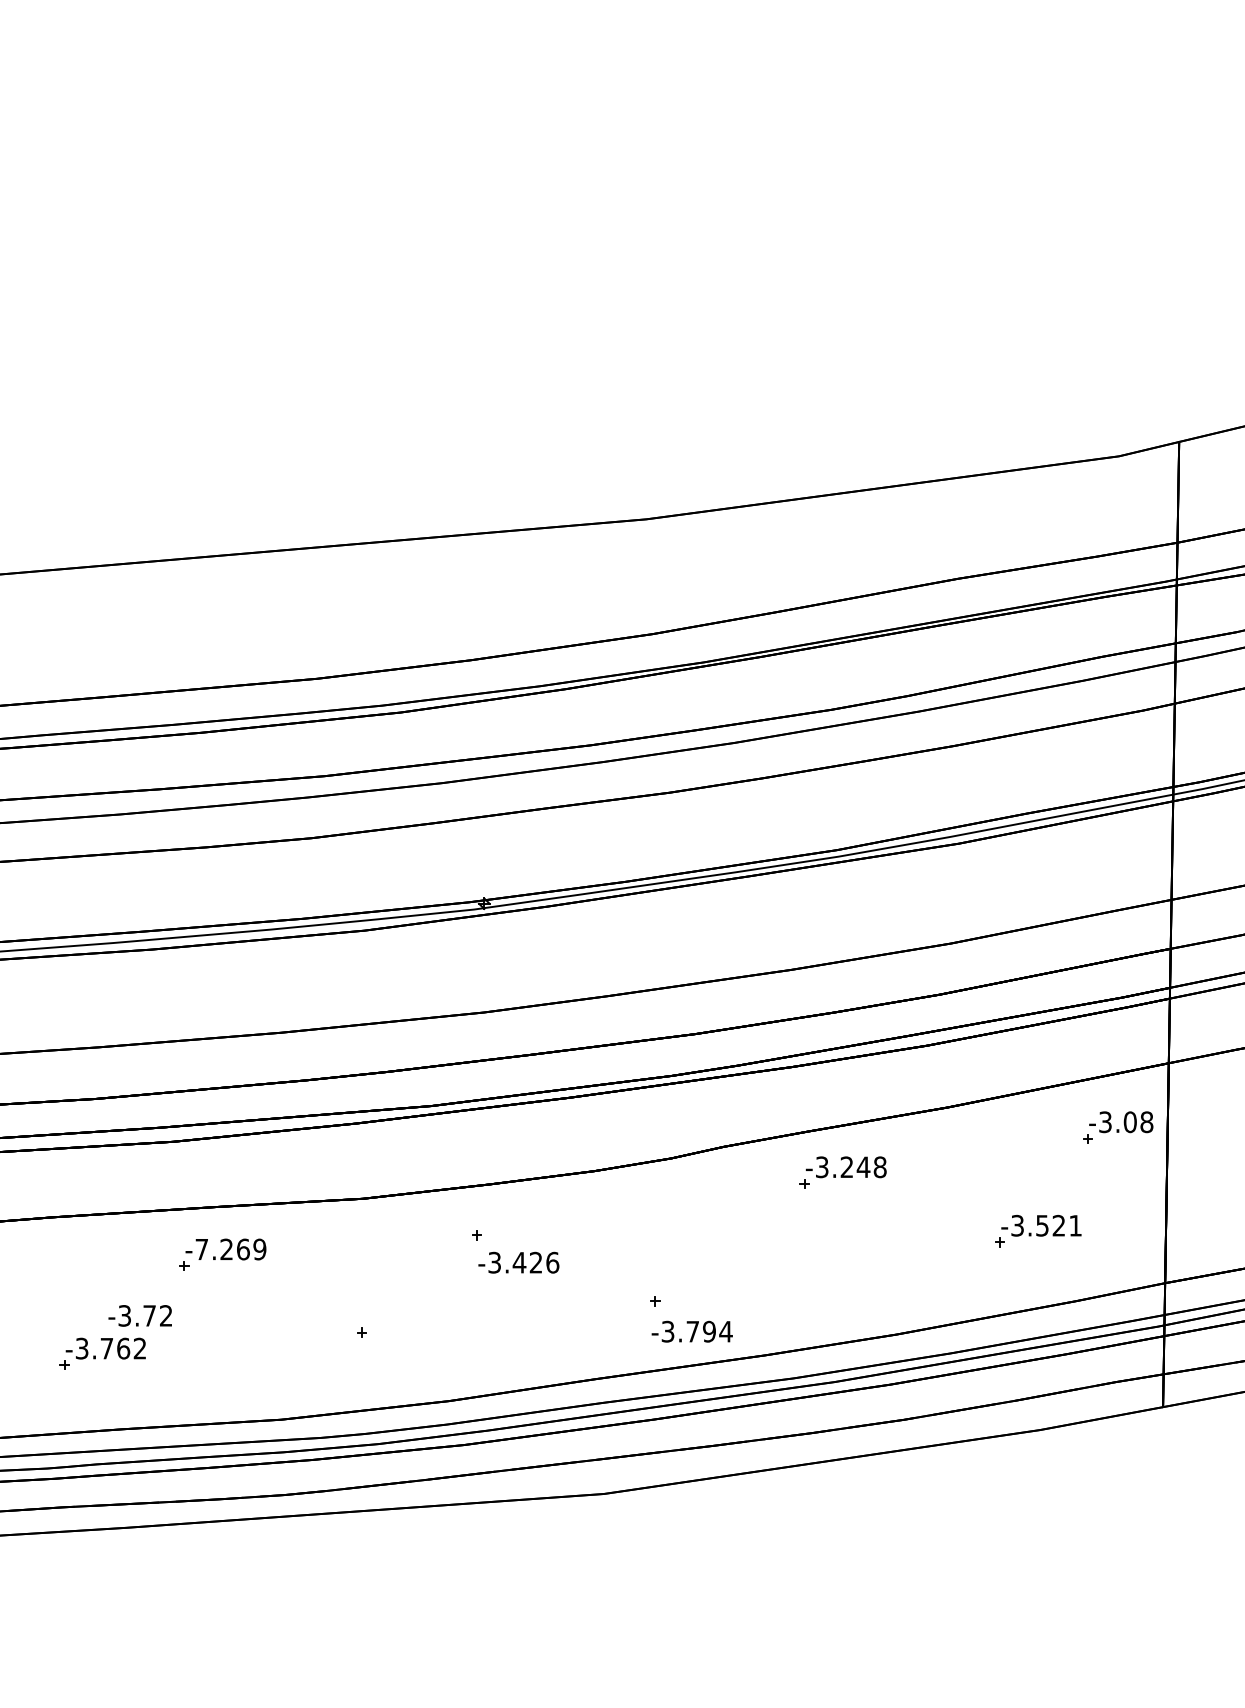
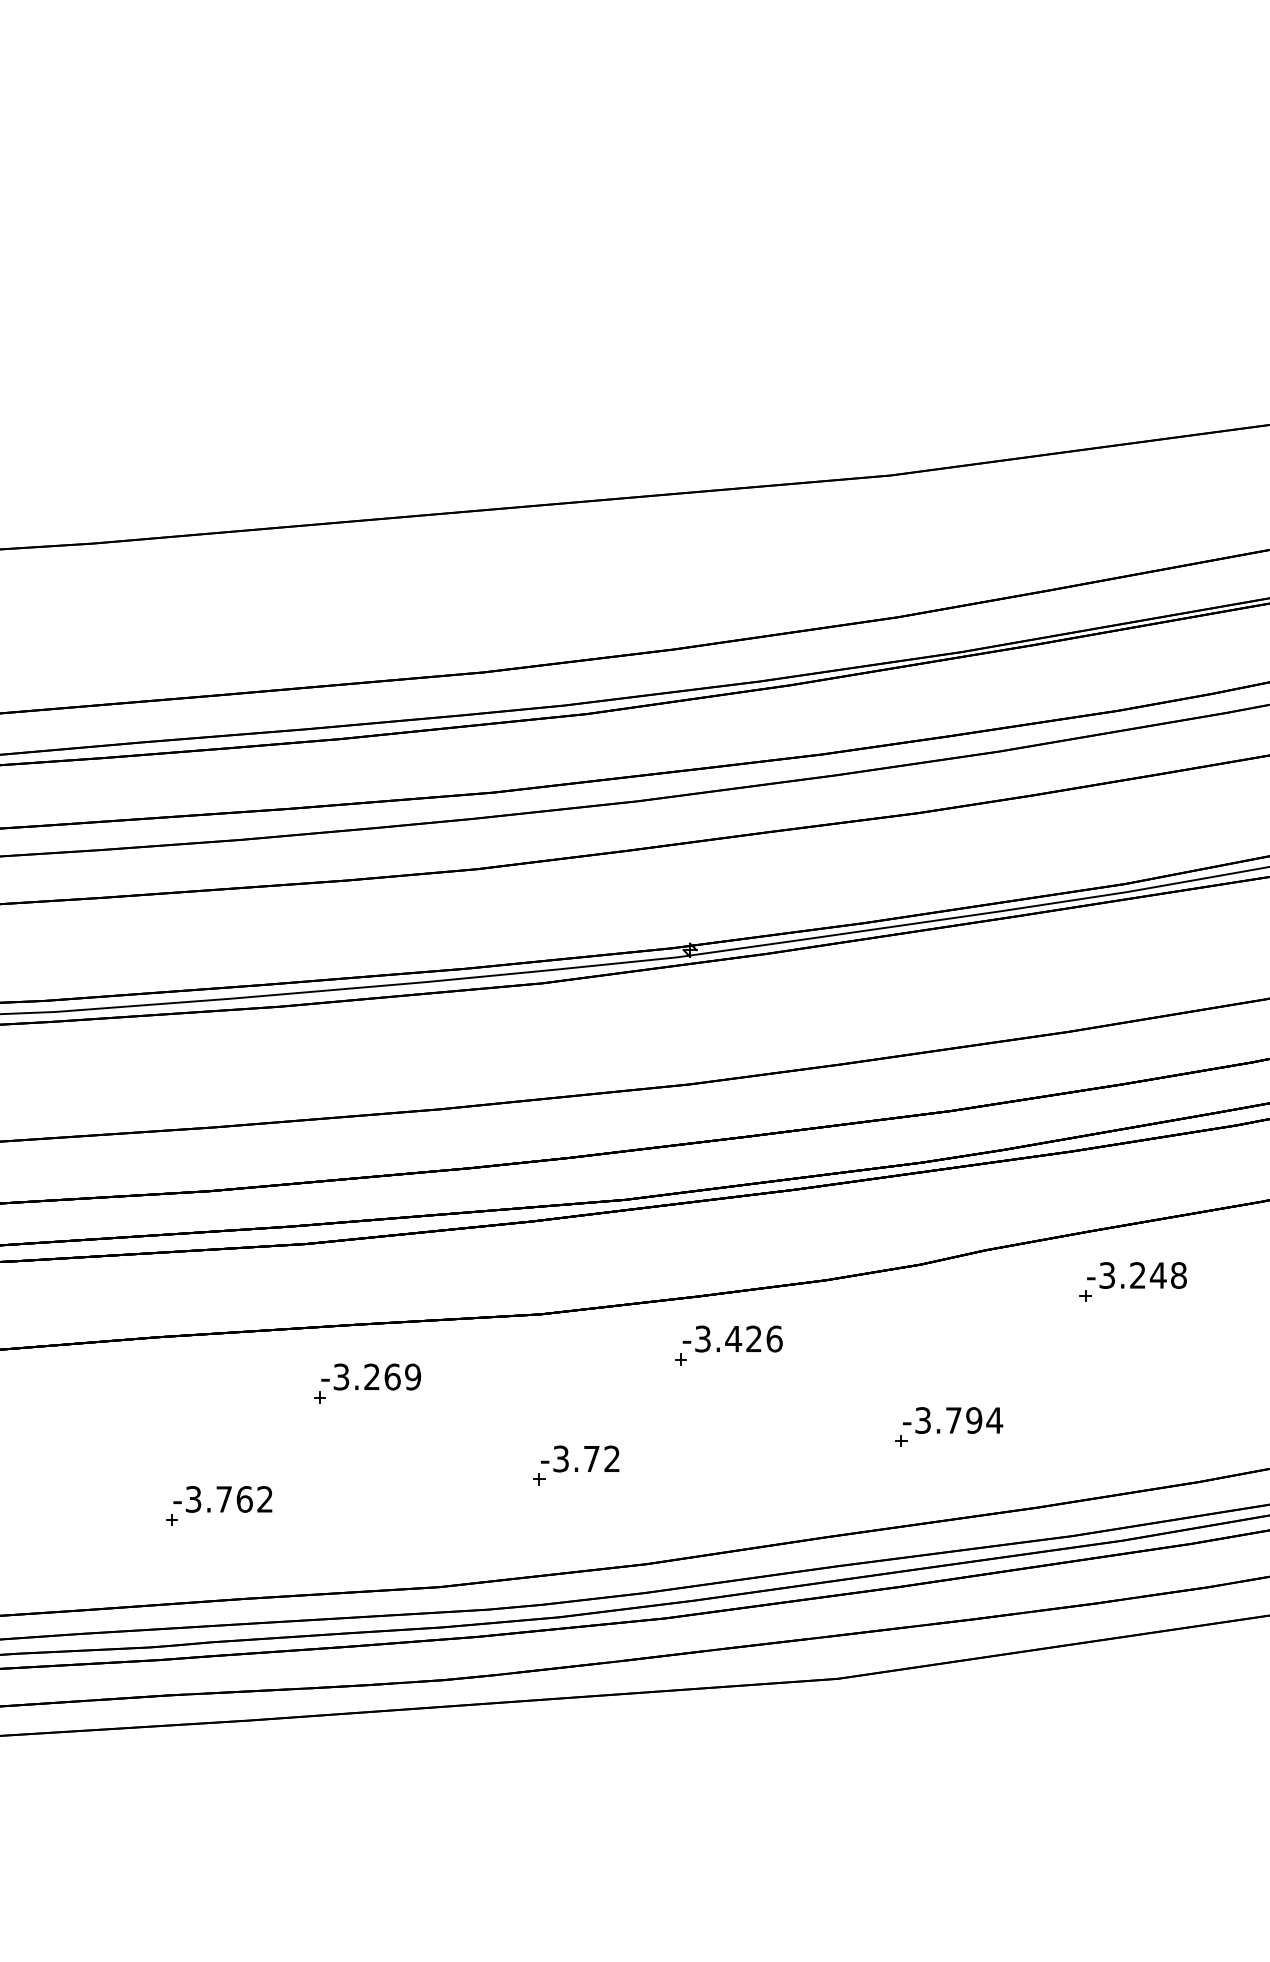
text: (201, 1249) -> (340, 1377), -7.269 -> -3.269
text: (518, 1262) -> (732, 1338), moved
text: (139, 1315) -> (579, 1458), moved
text: (691, 1331) -> (952, 1420), moved

